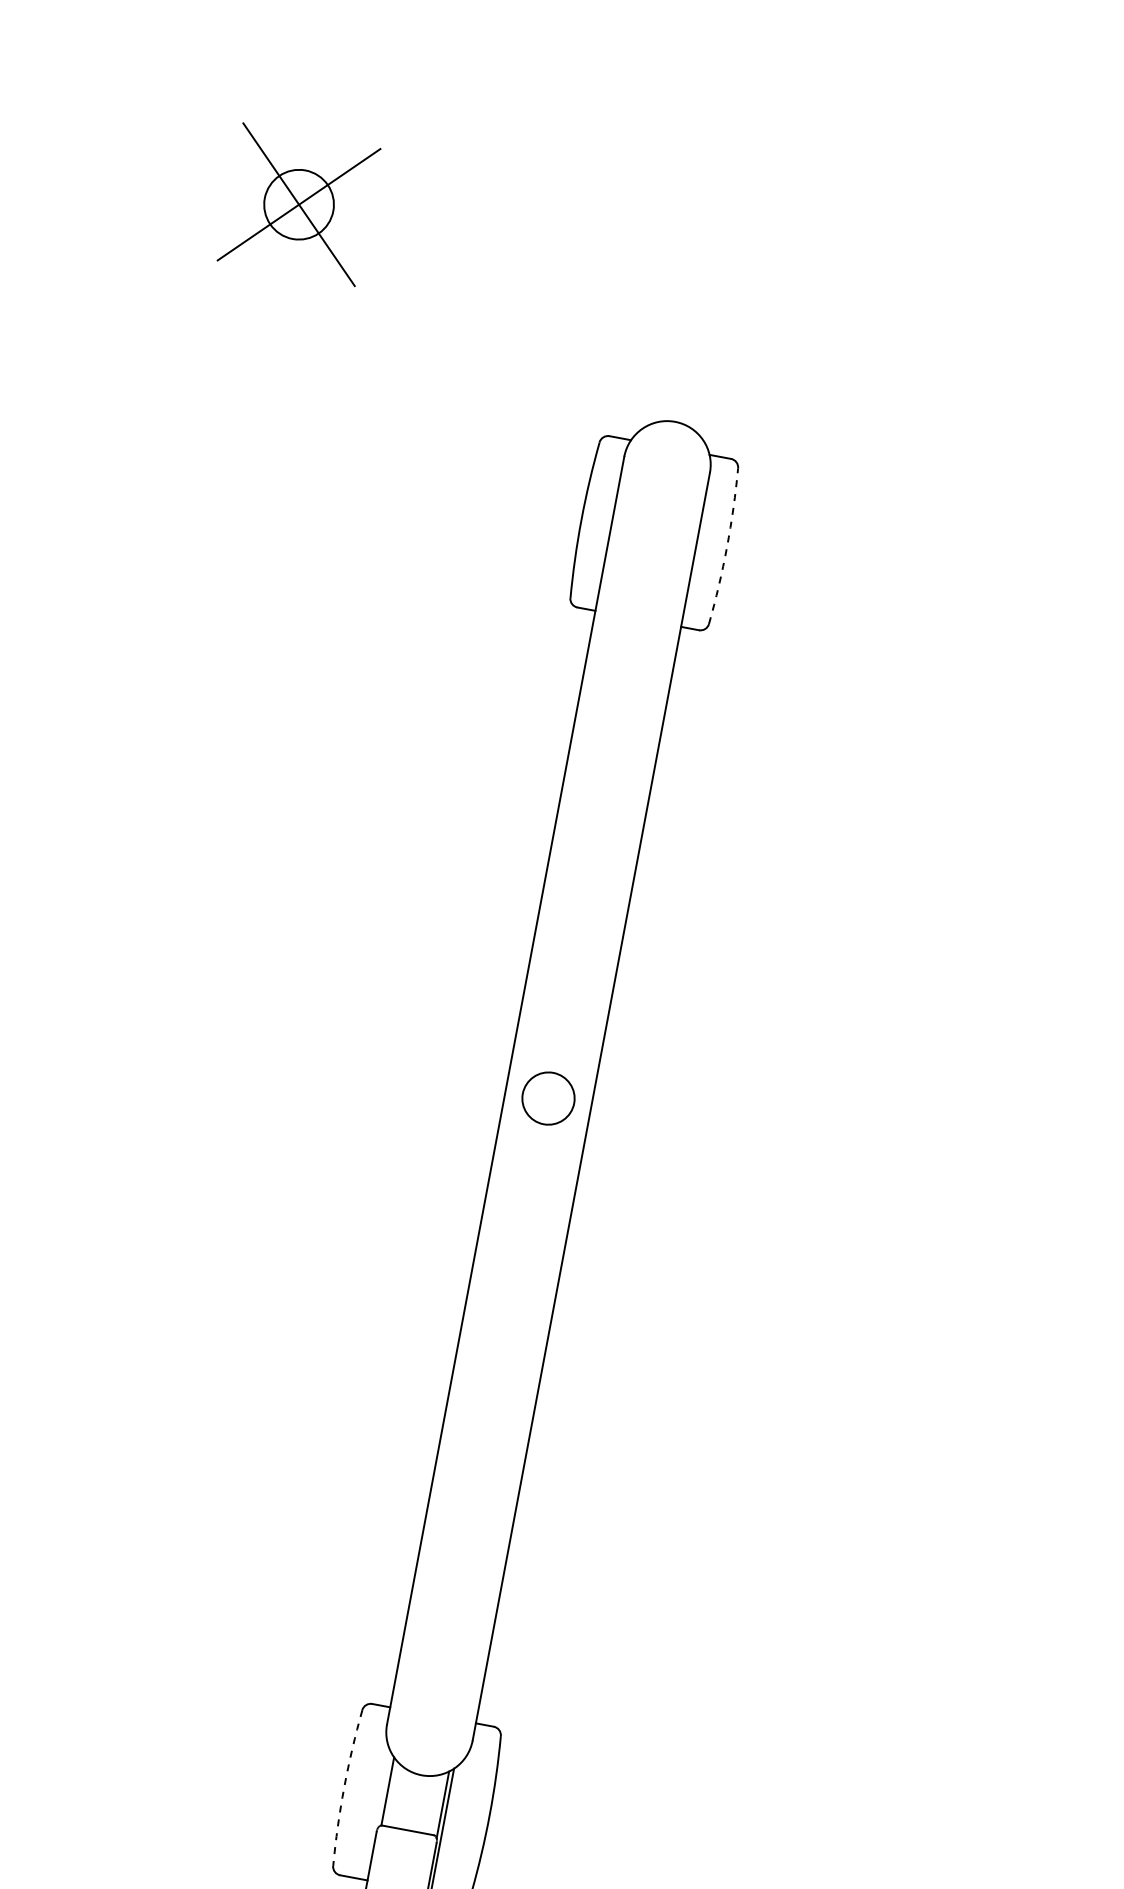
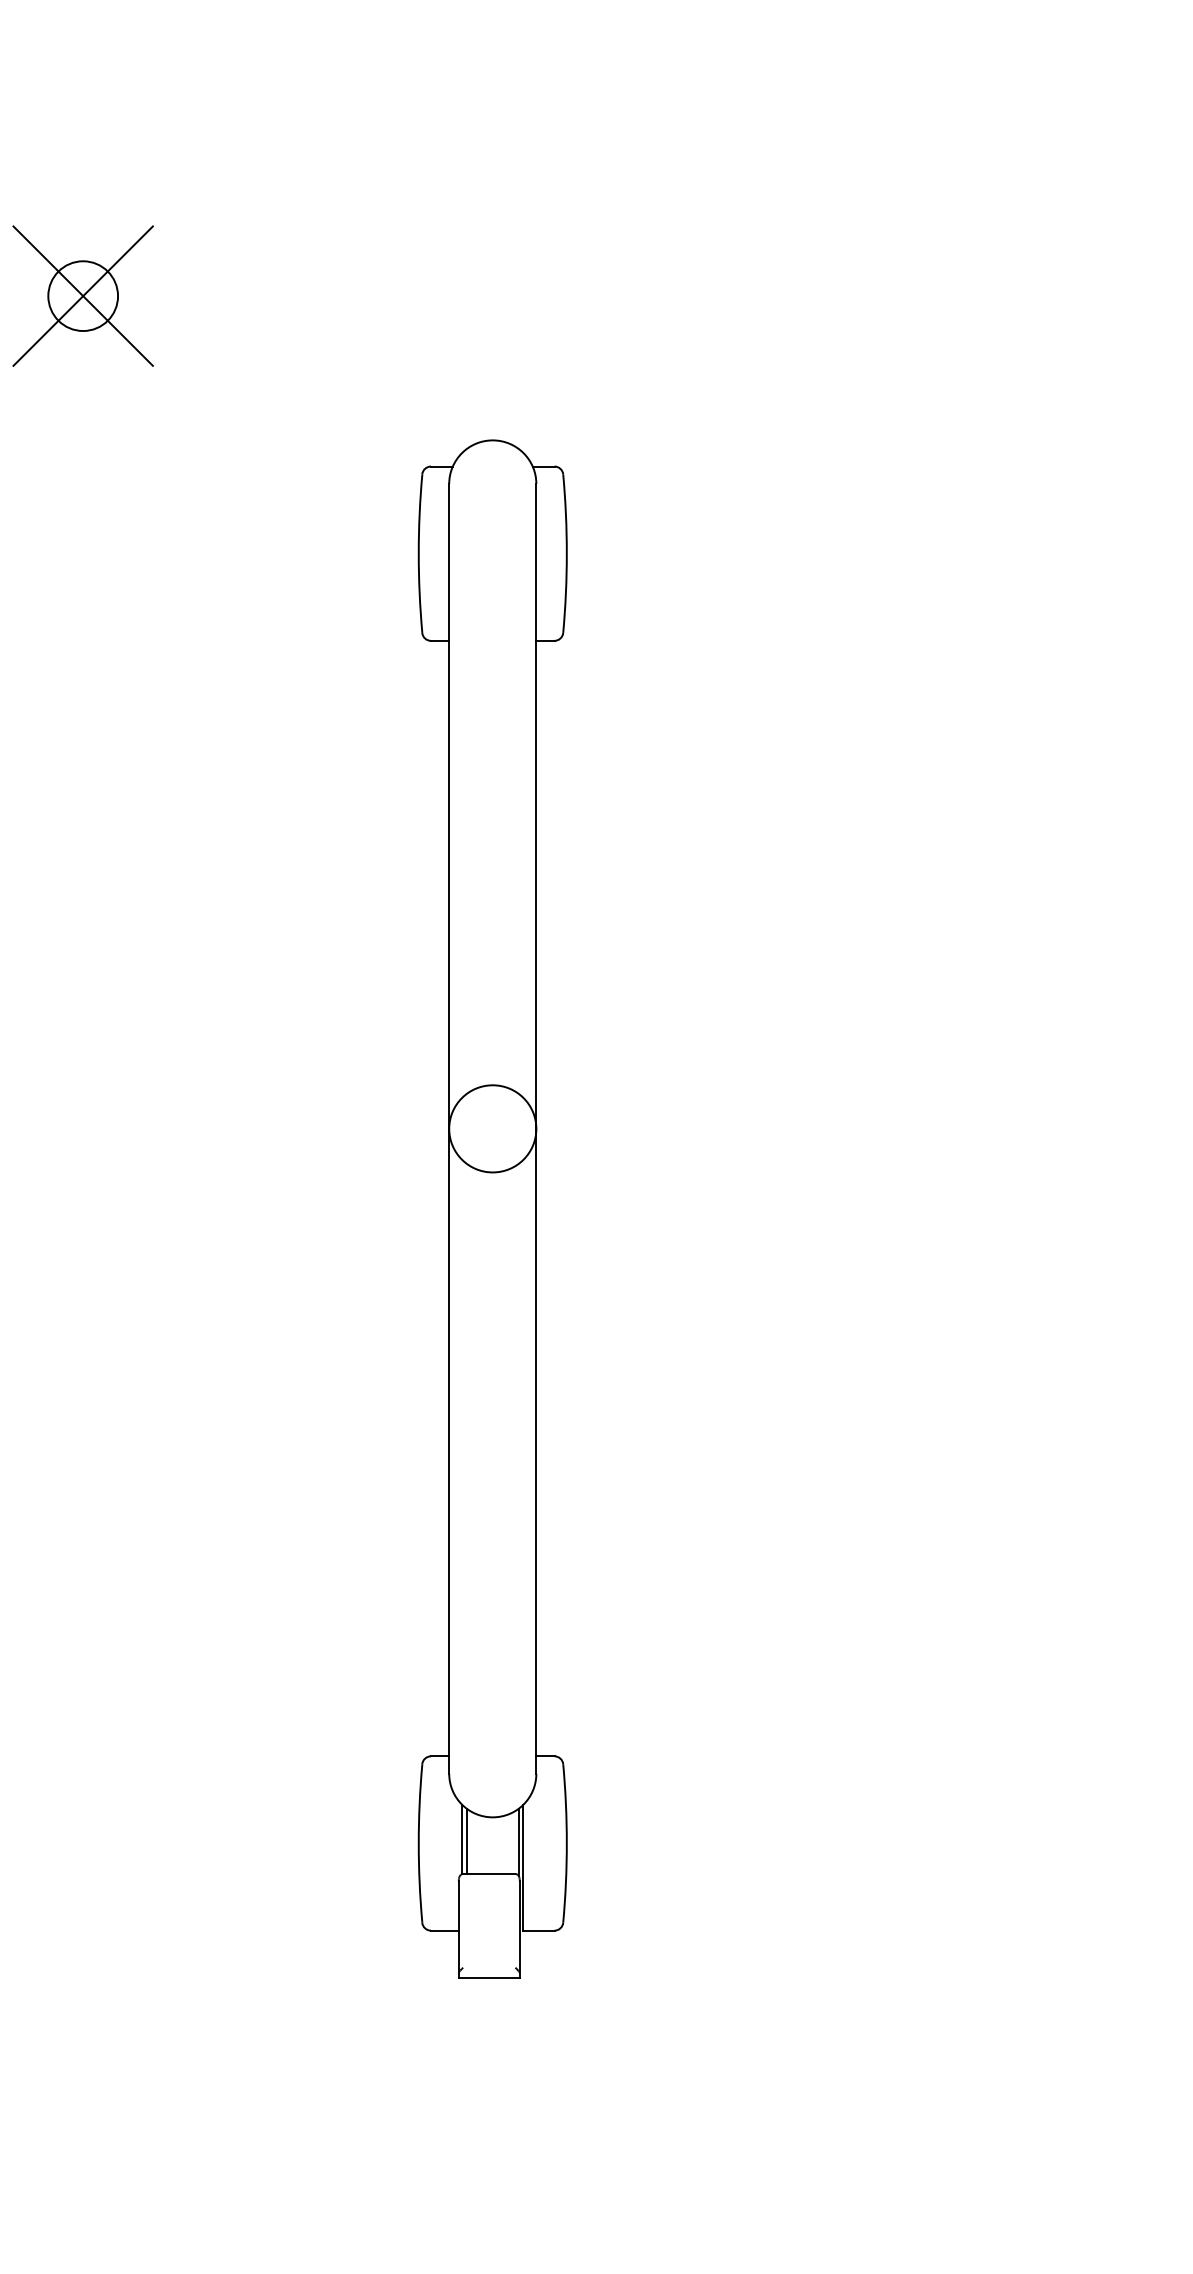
arc: (726, 546) -> (566, 553), dashed -> solid
circle: (548, 1098) -> (492, 1128), size x1.67
arc: (344, 1787) -> (418, 1843), dashed -> solid
line: (391, 1794) -> (466, 1841), added

